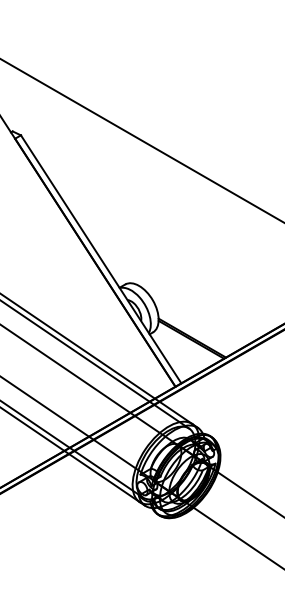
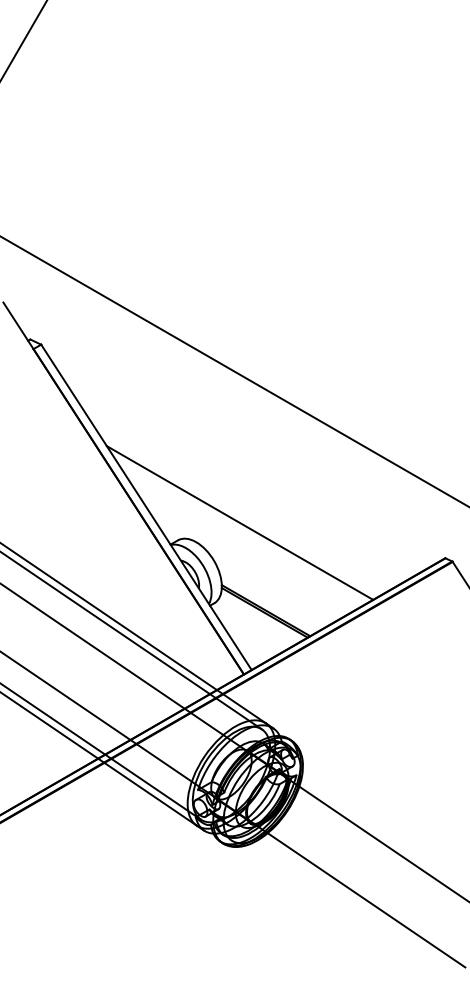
line: (172, 270) -> (239, 522), added

